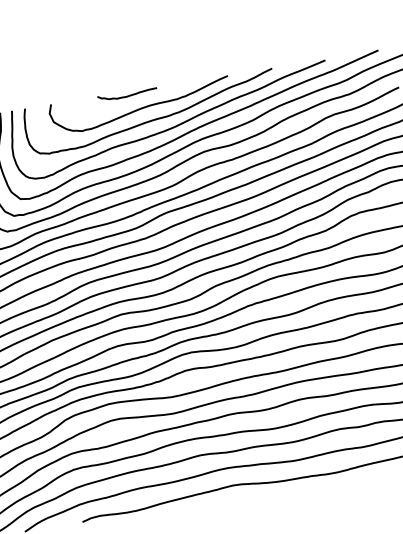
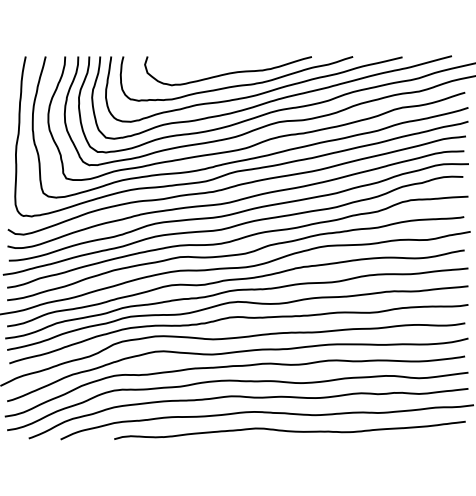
curve: (126, 95) -> (217, 59), removed

